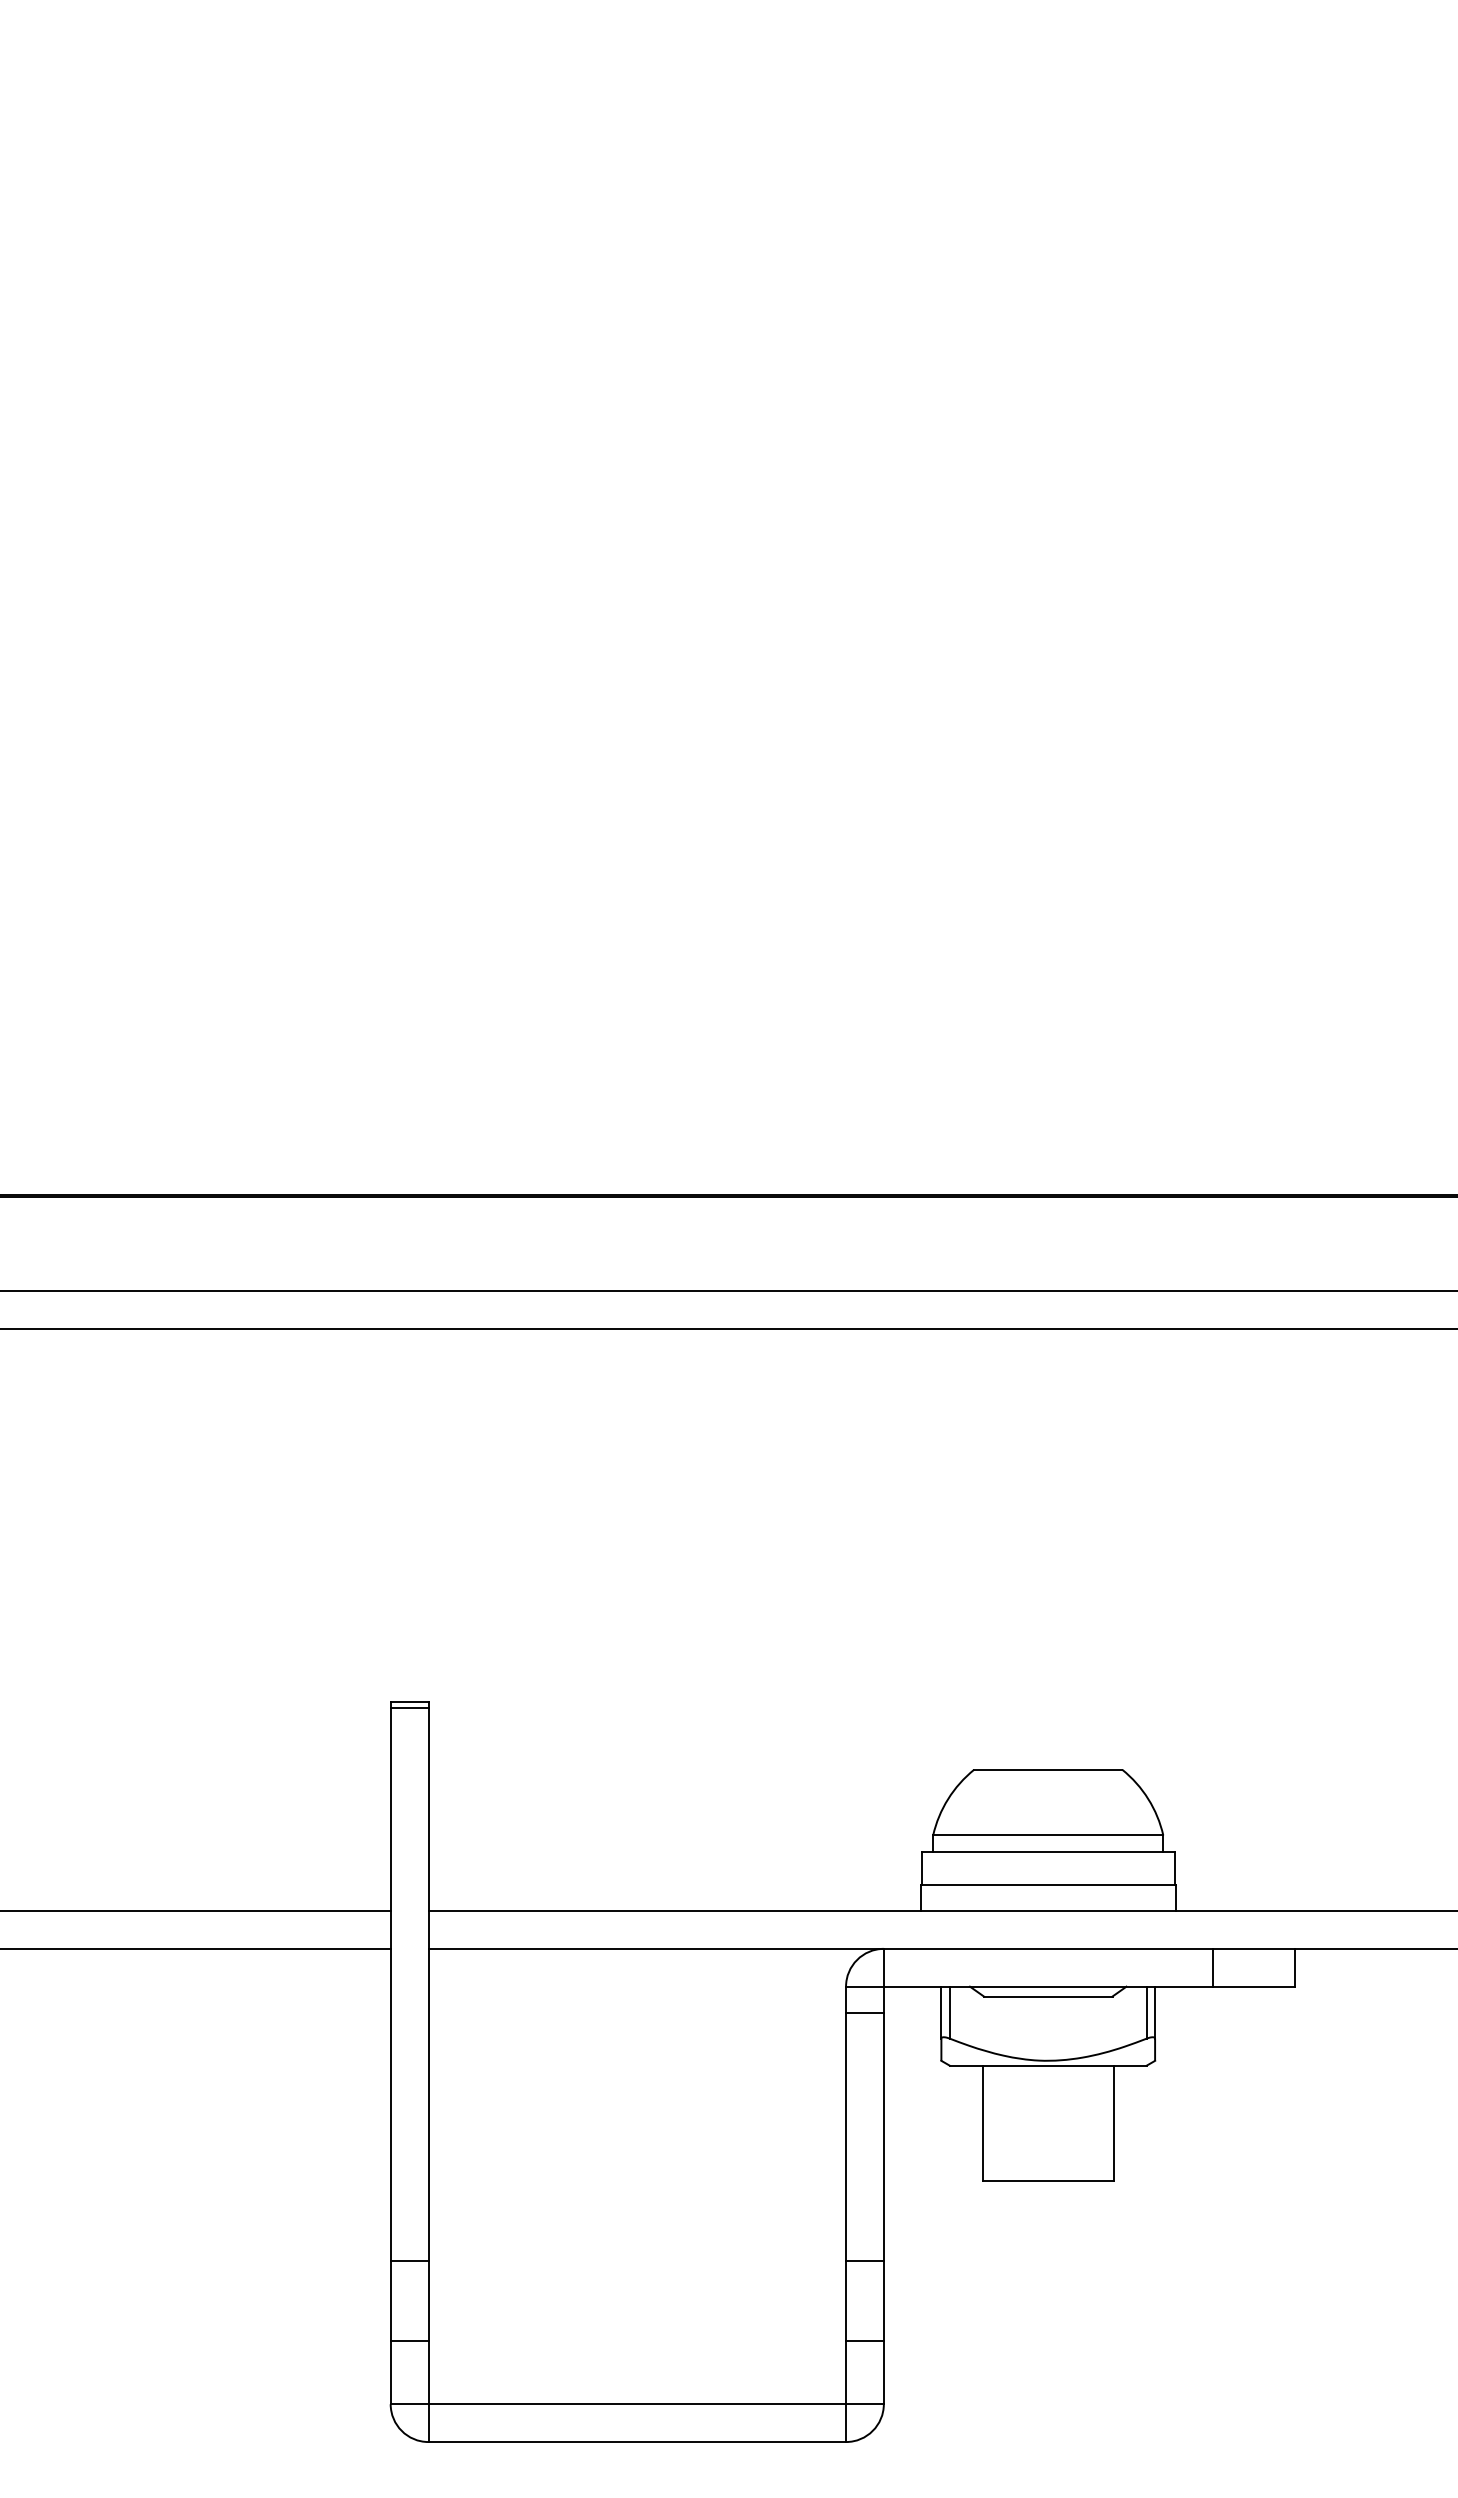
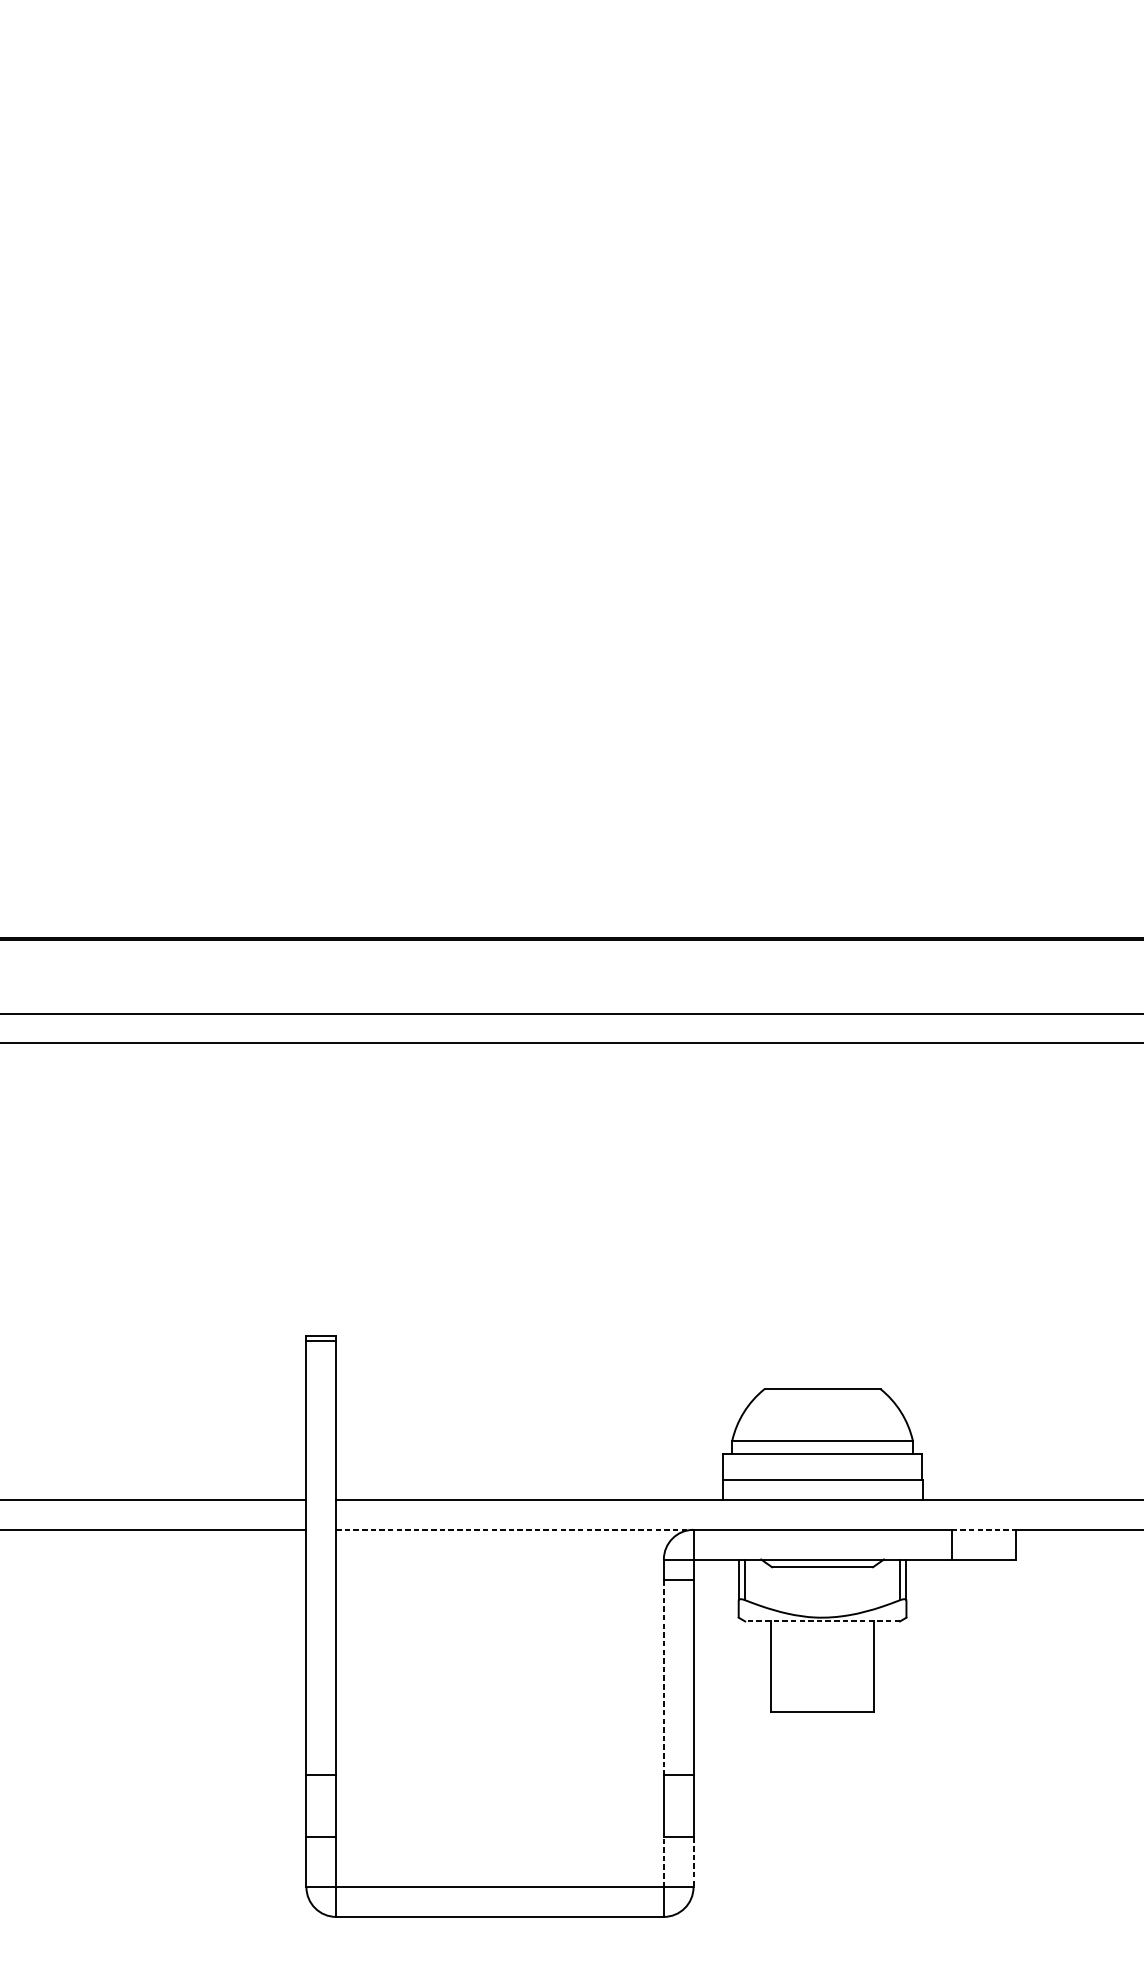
line: (656, 1948) -> (515, 1529), solid -> dashed
line: (1254, 1948) -> (984, 1529), solid -> dashed
line: (1048, 2065) -> (822, 1621), solid -> dashed
line: (846, 2137) -> (664, 1677), solid -> dashed
line: (846, 2372) -> (664, 1862), solid -> dashed
line: (883, 2372) -> (693, 1862), solid -> dashed

